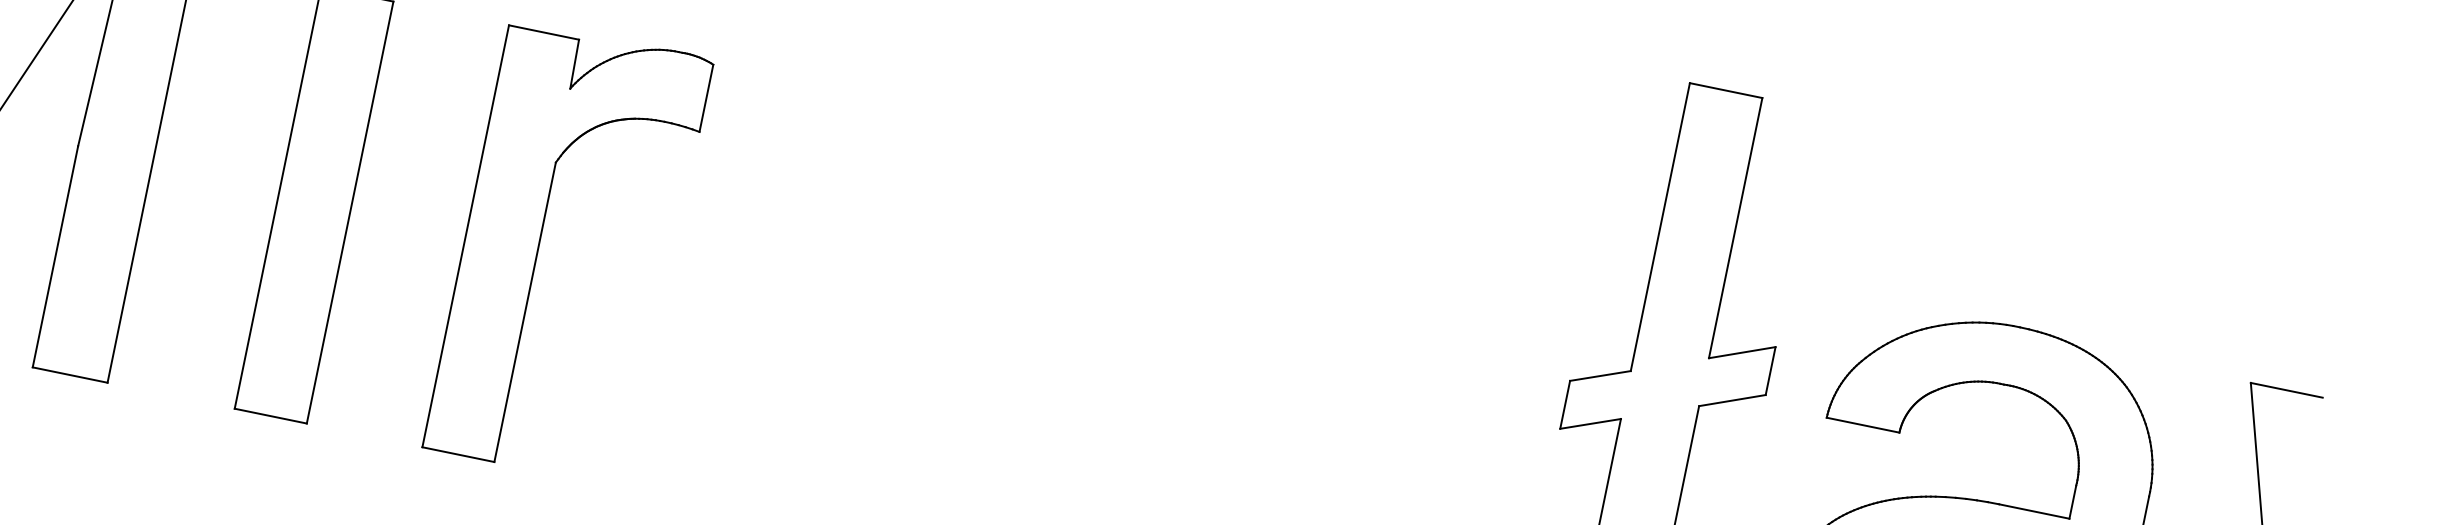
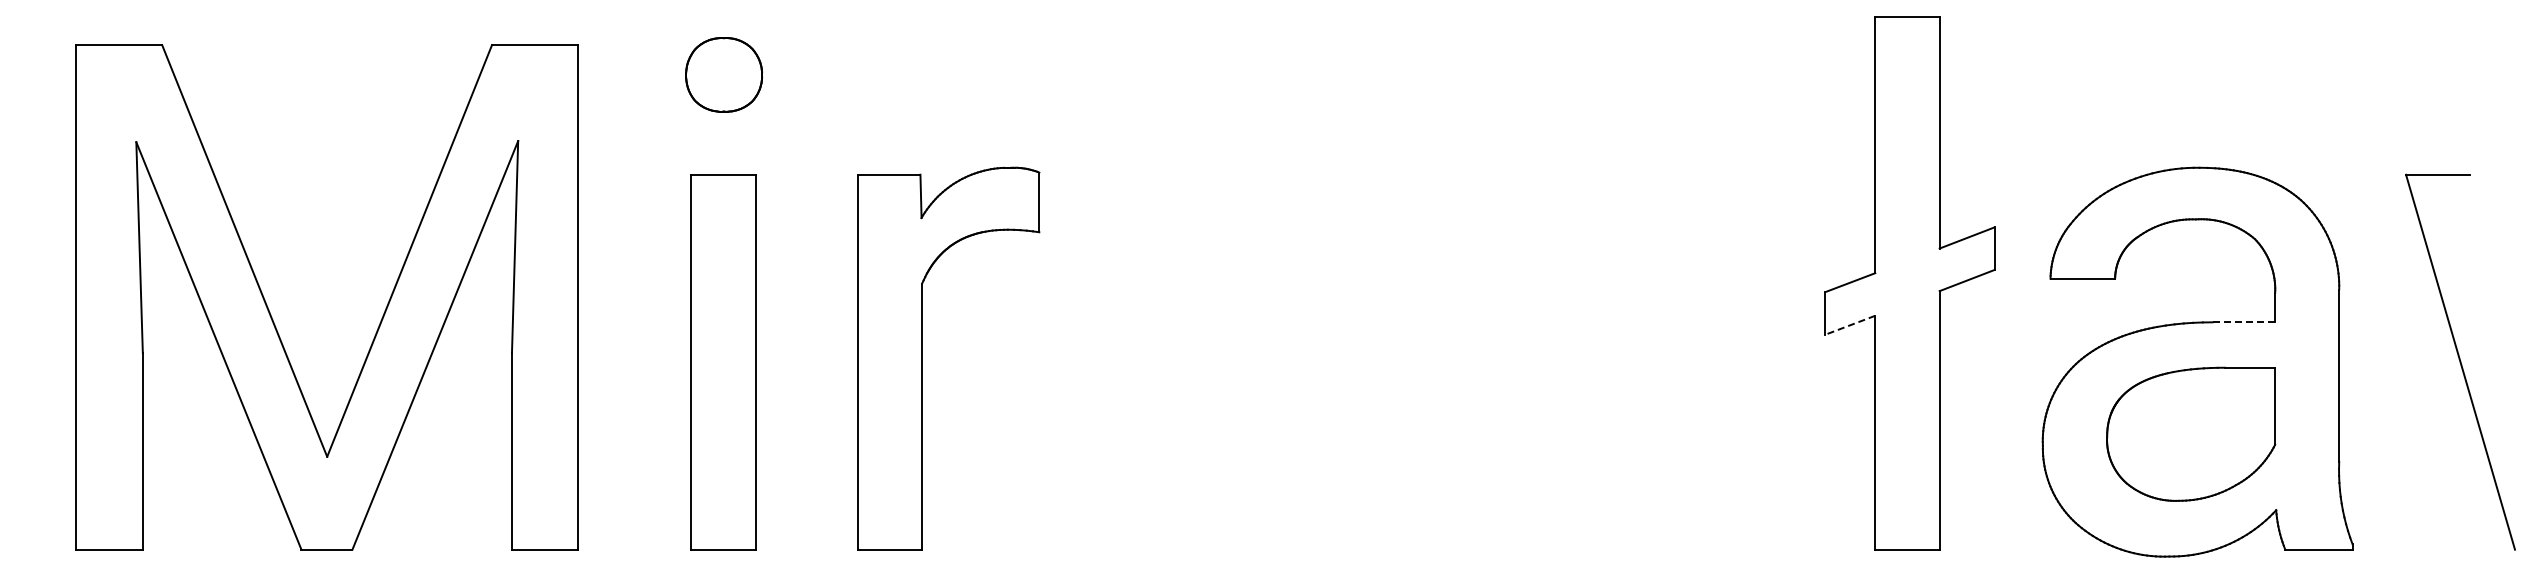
line: (1590, 424) -> (1850, 325), solid -> dashed
line: (2034, 511) -> (2244, 322), solid -> dashed

